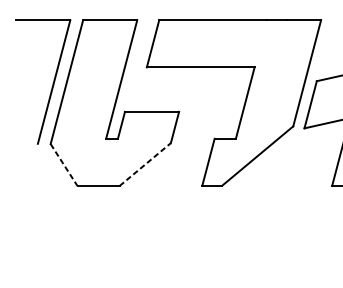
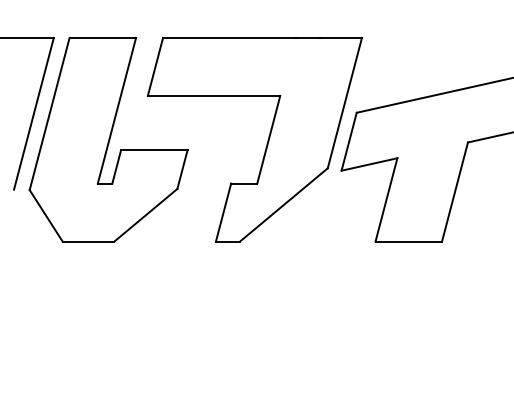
line: (145, 163) -> (146, 214), dashed -> solid
line: (64, 164) -> (46, 215), dashed -> solid

